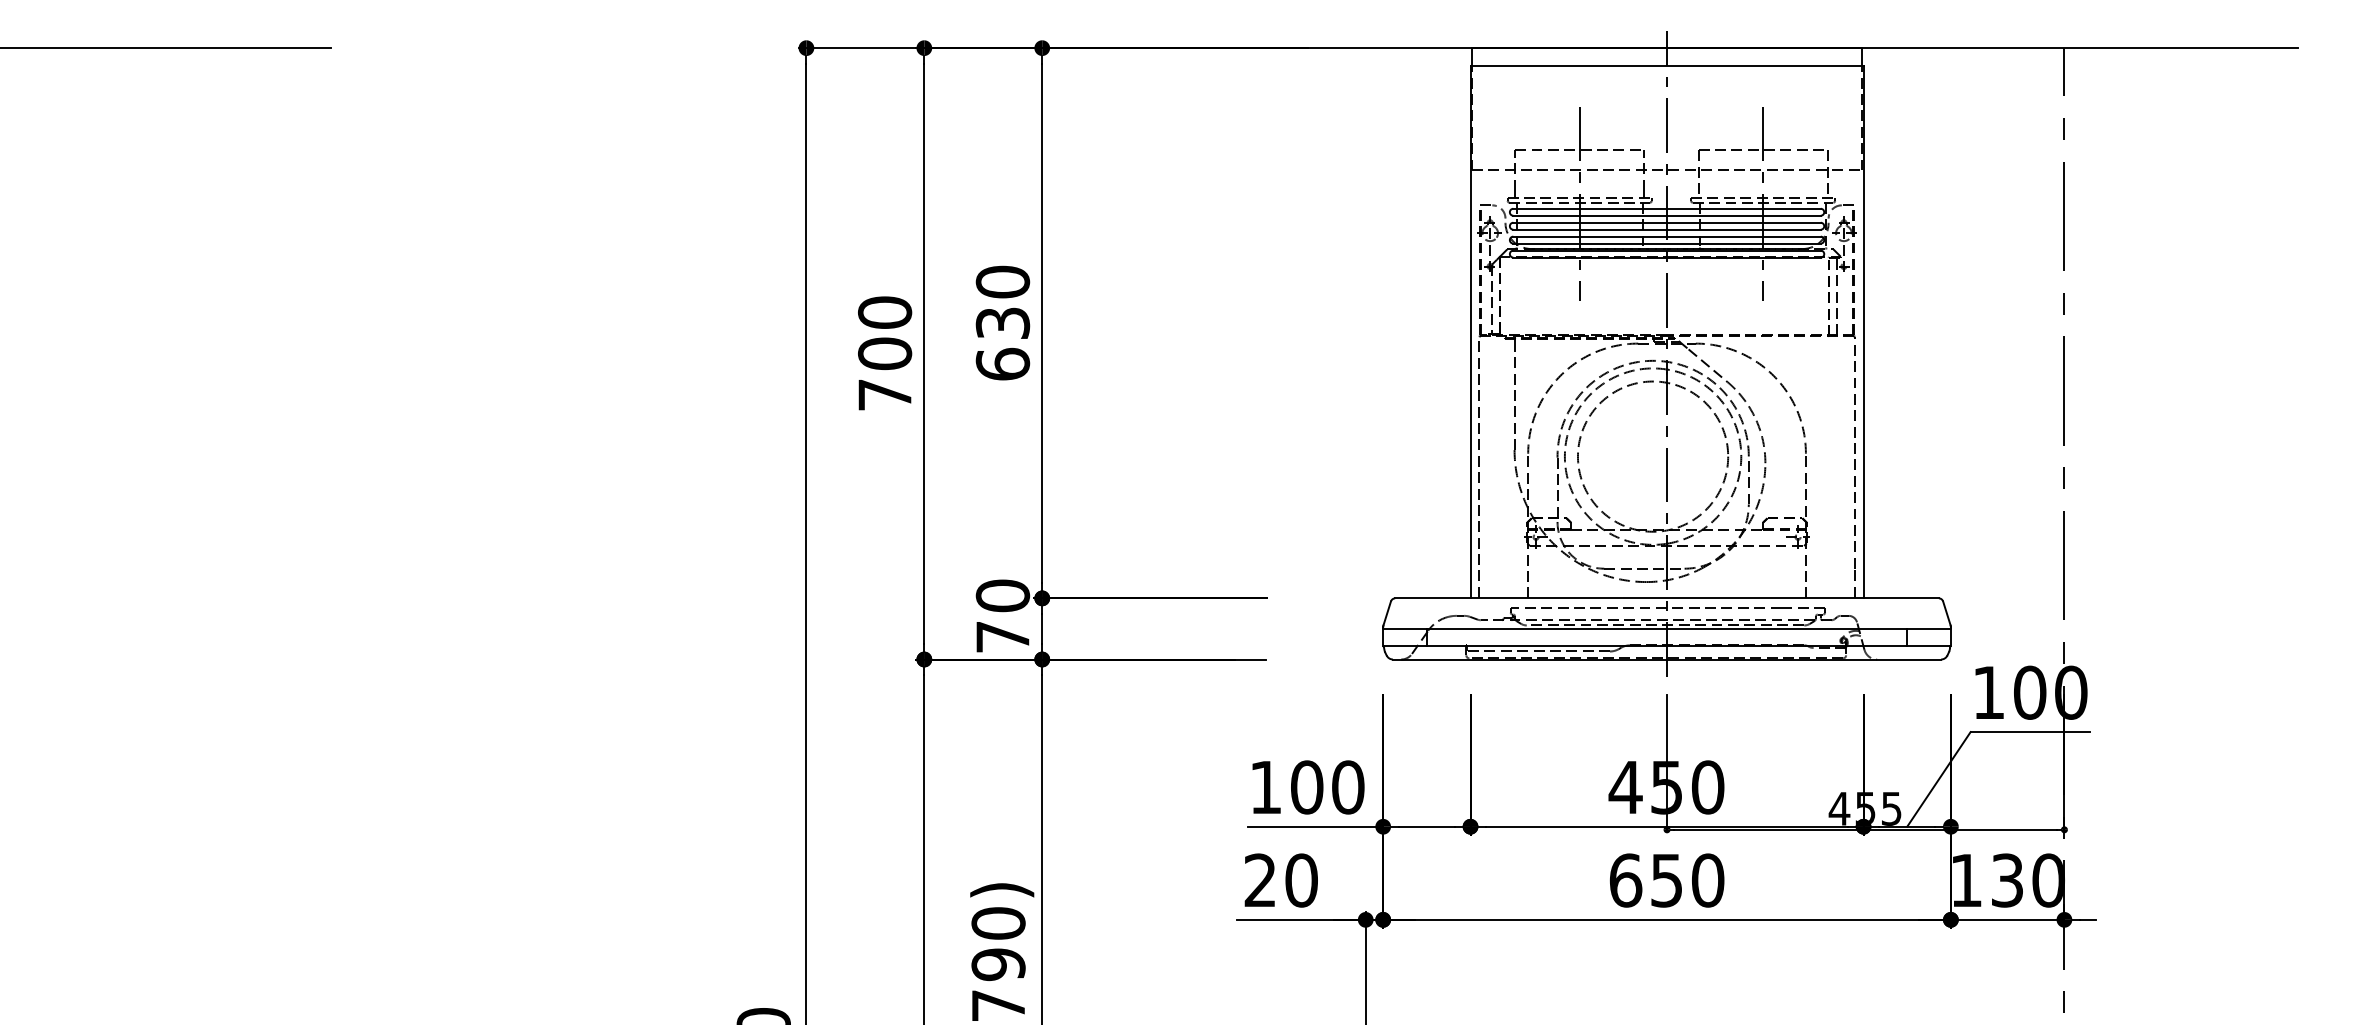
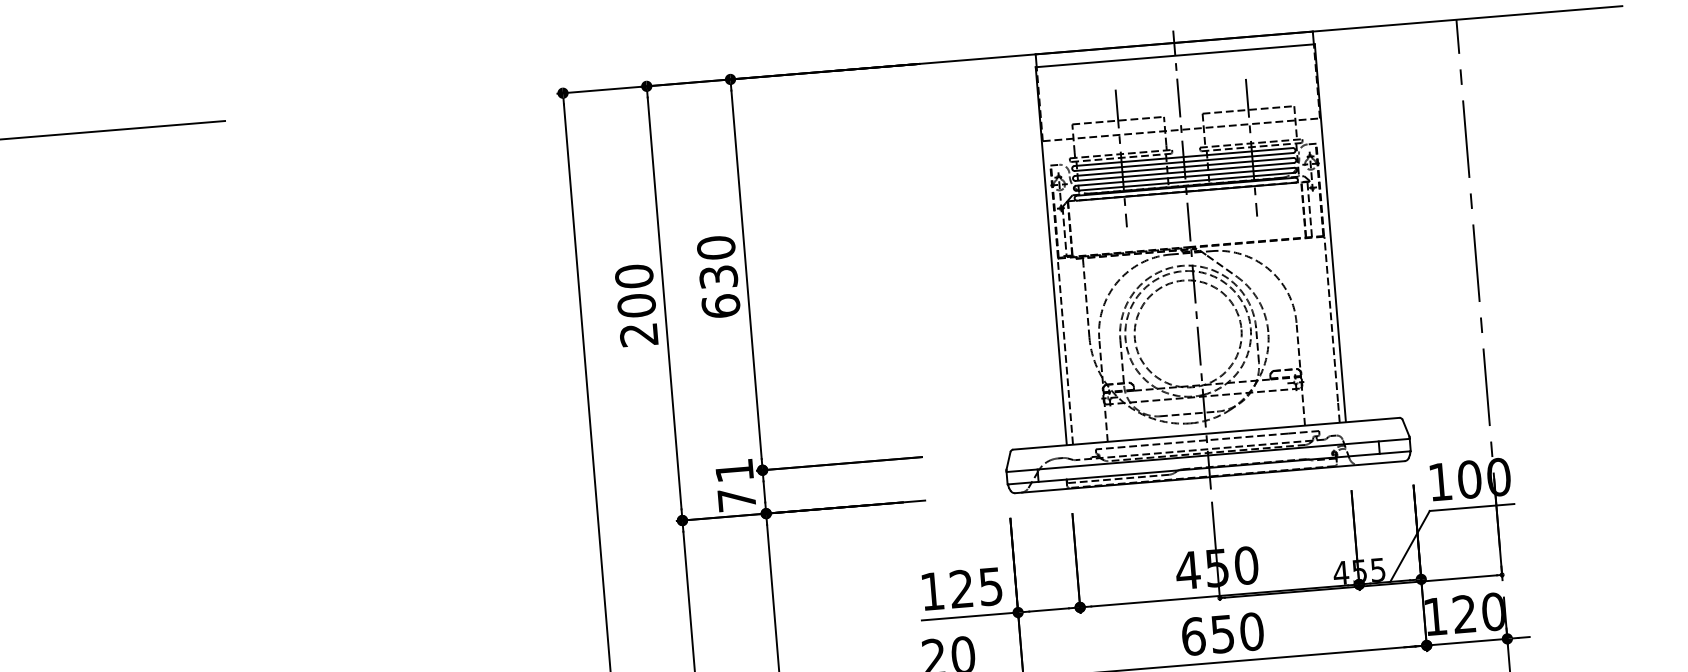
text: (884, 395) -> (638, 335), 700 -> 200
text: (1002, 595) -> (734, 470), 70 -> 71
text: (1327, 787) -> (976, 587), 100 -> 125
text: (2006, 880) -> (1463, 614), 130 -> 120

